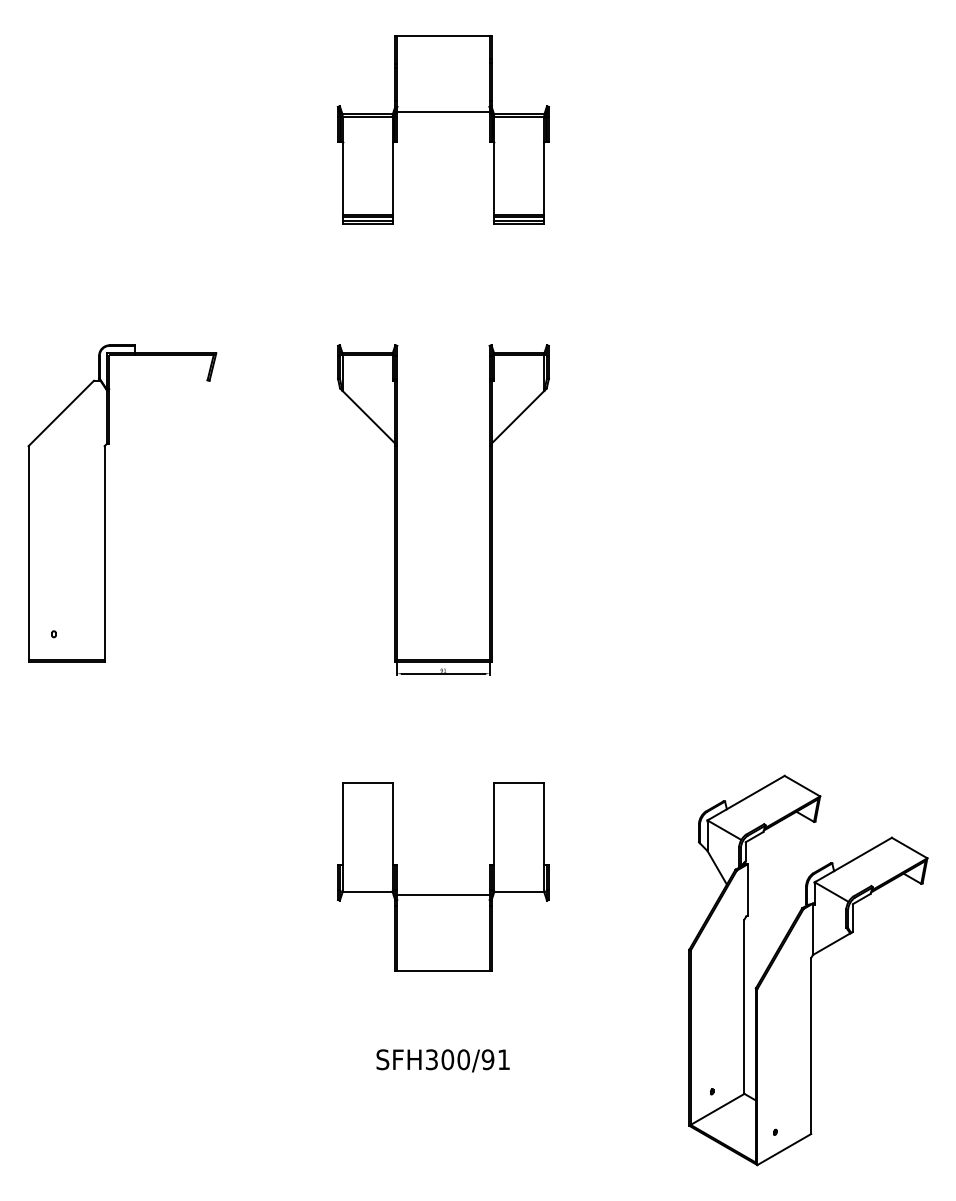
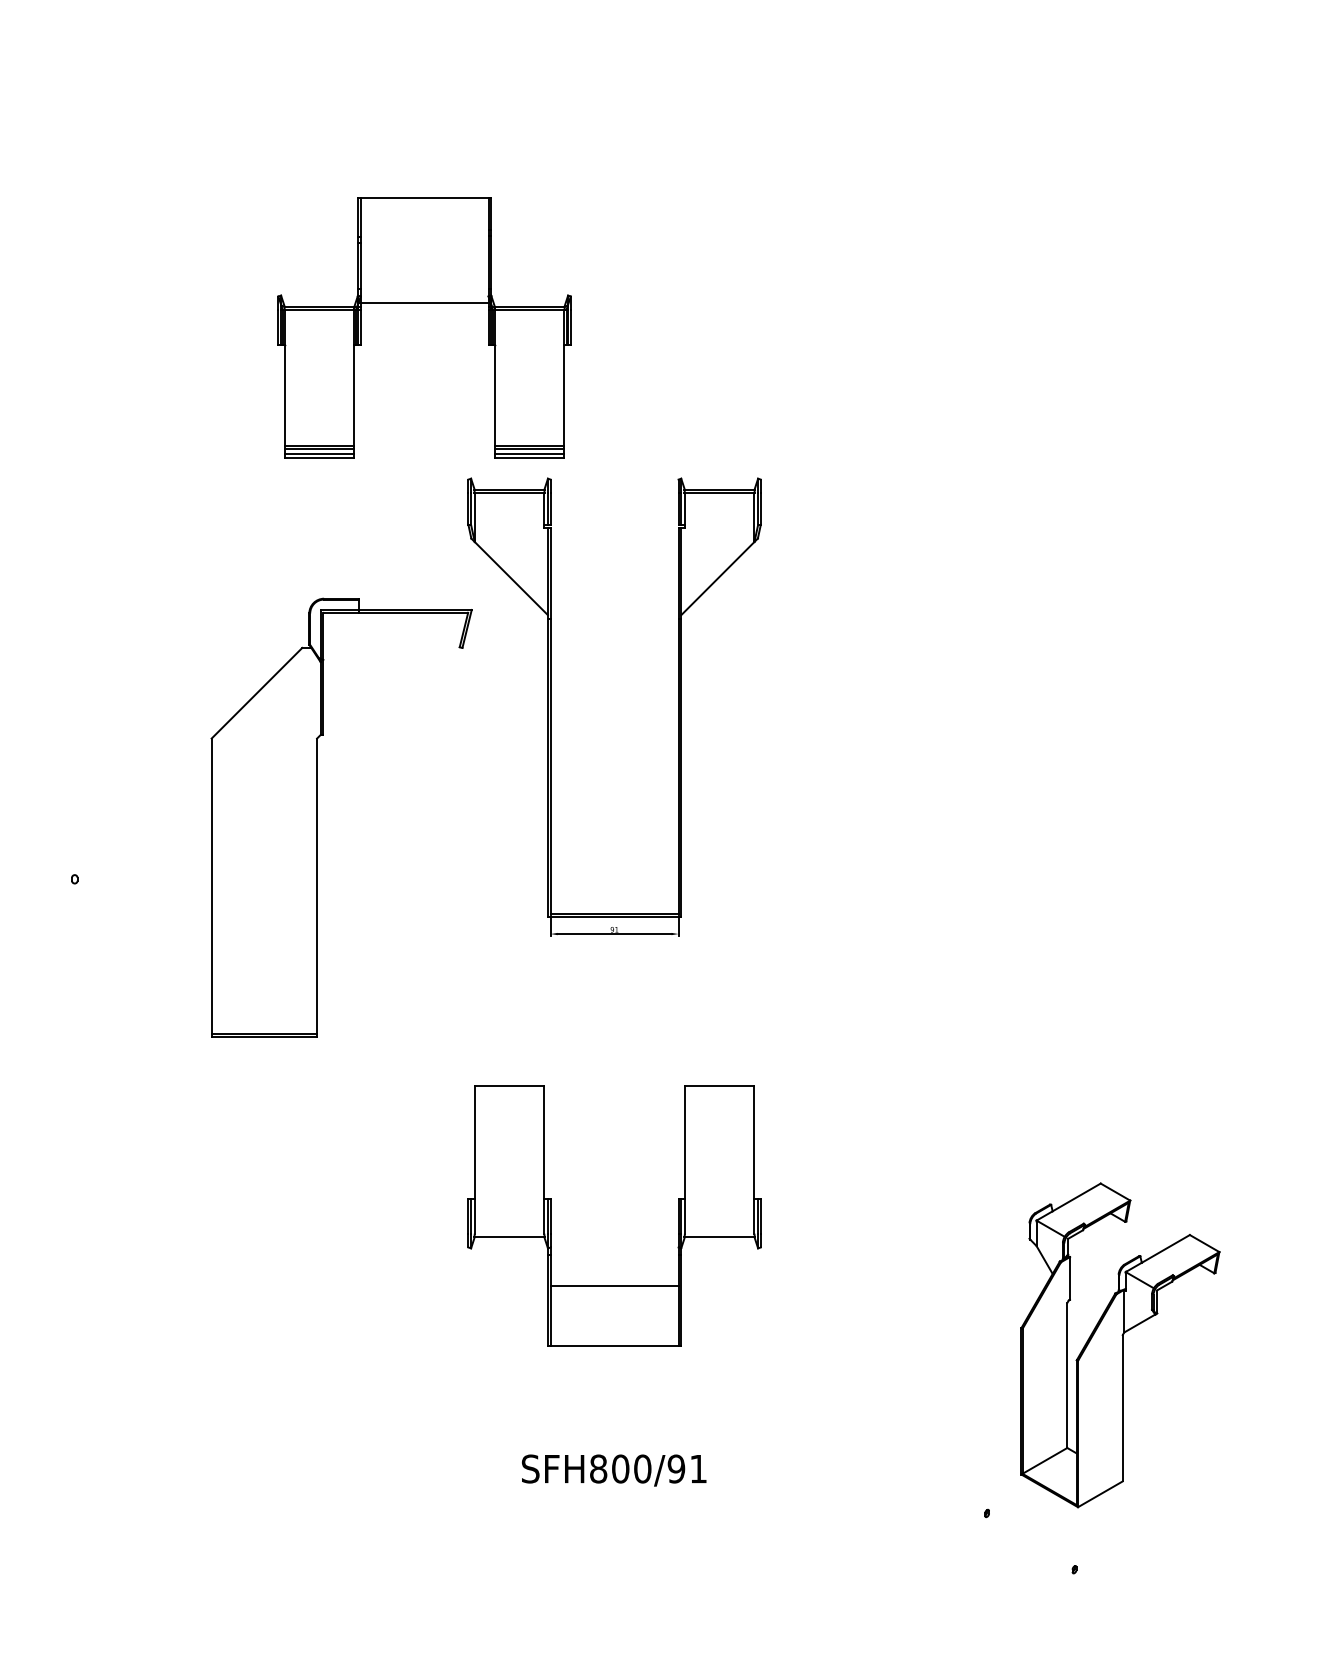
part: (443, 112) -> (424, 303), moved
part: (104, 503) -> (317, 817), moved
line: (443, 894) -> (614, 1285), moved
part: (808, 970) -> (1120, 1345), size x0.6
text: (431, 1059) -> (598, 1468), SFH300/91 -> SFH800/91

